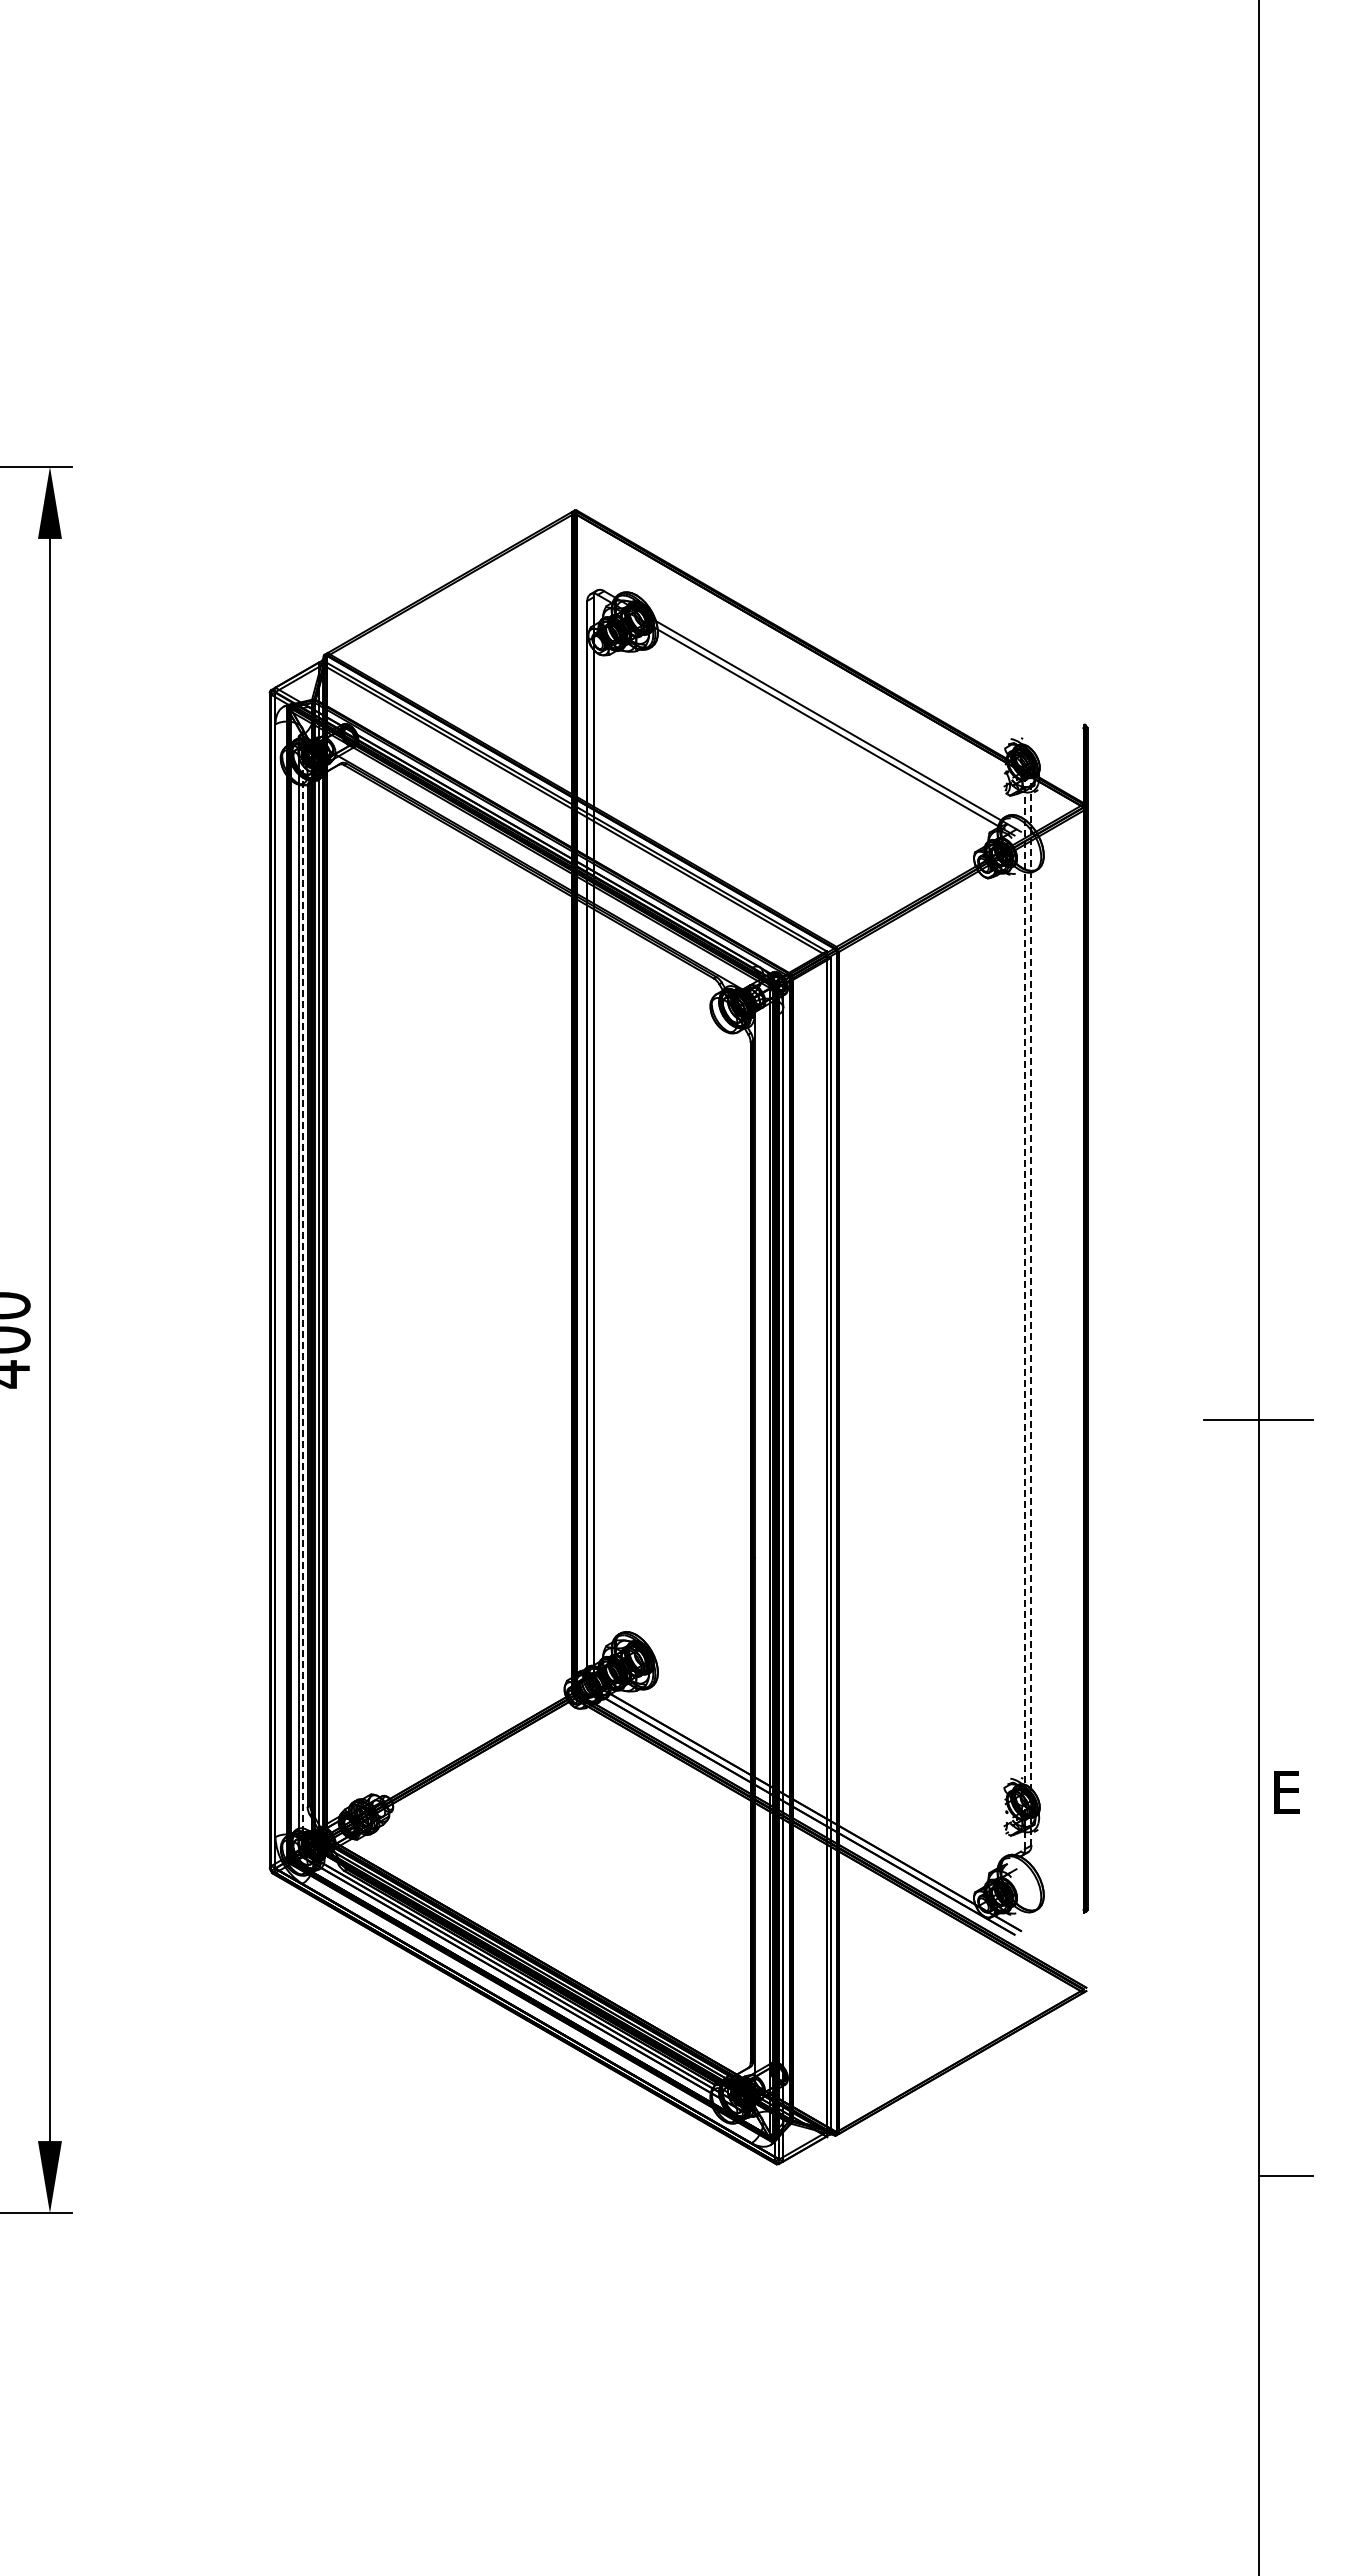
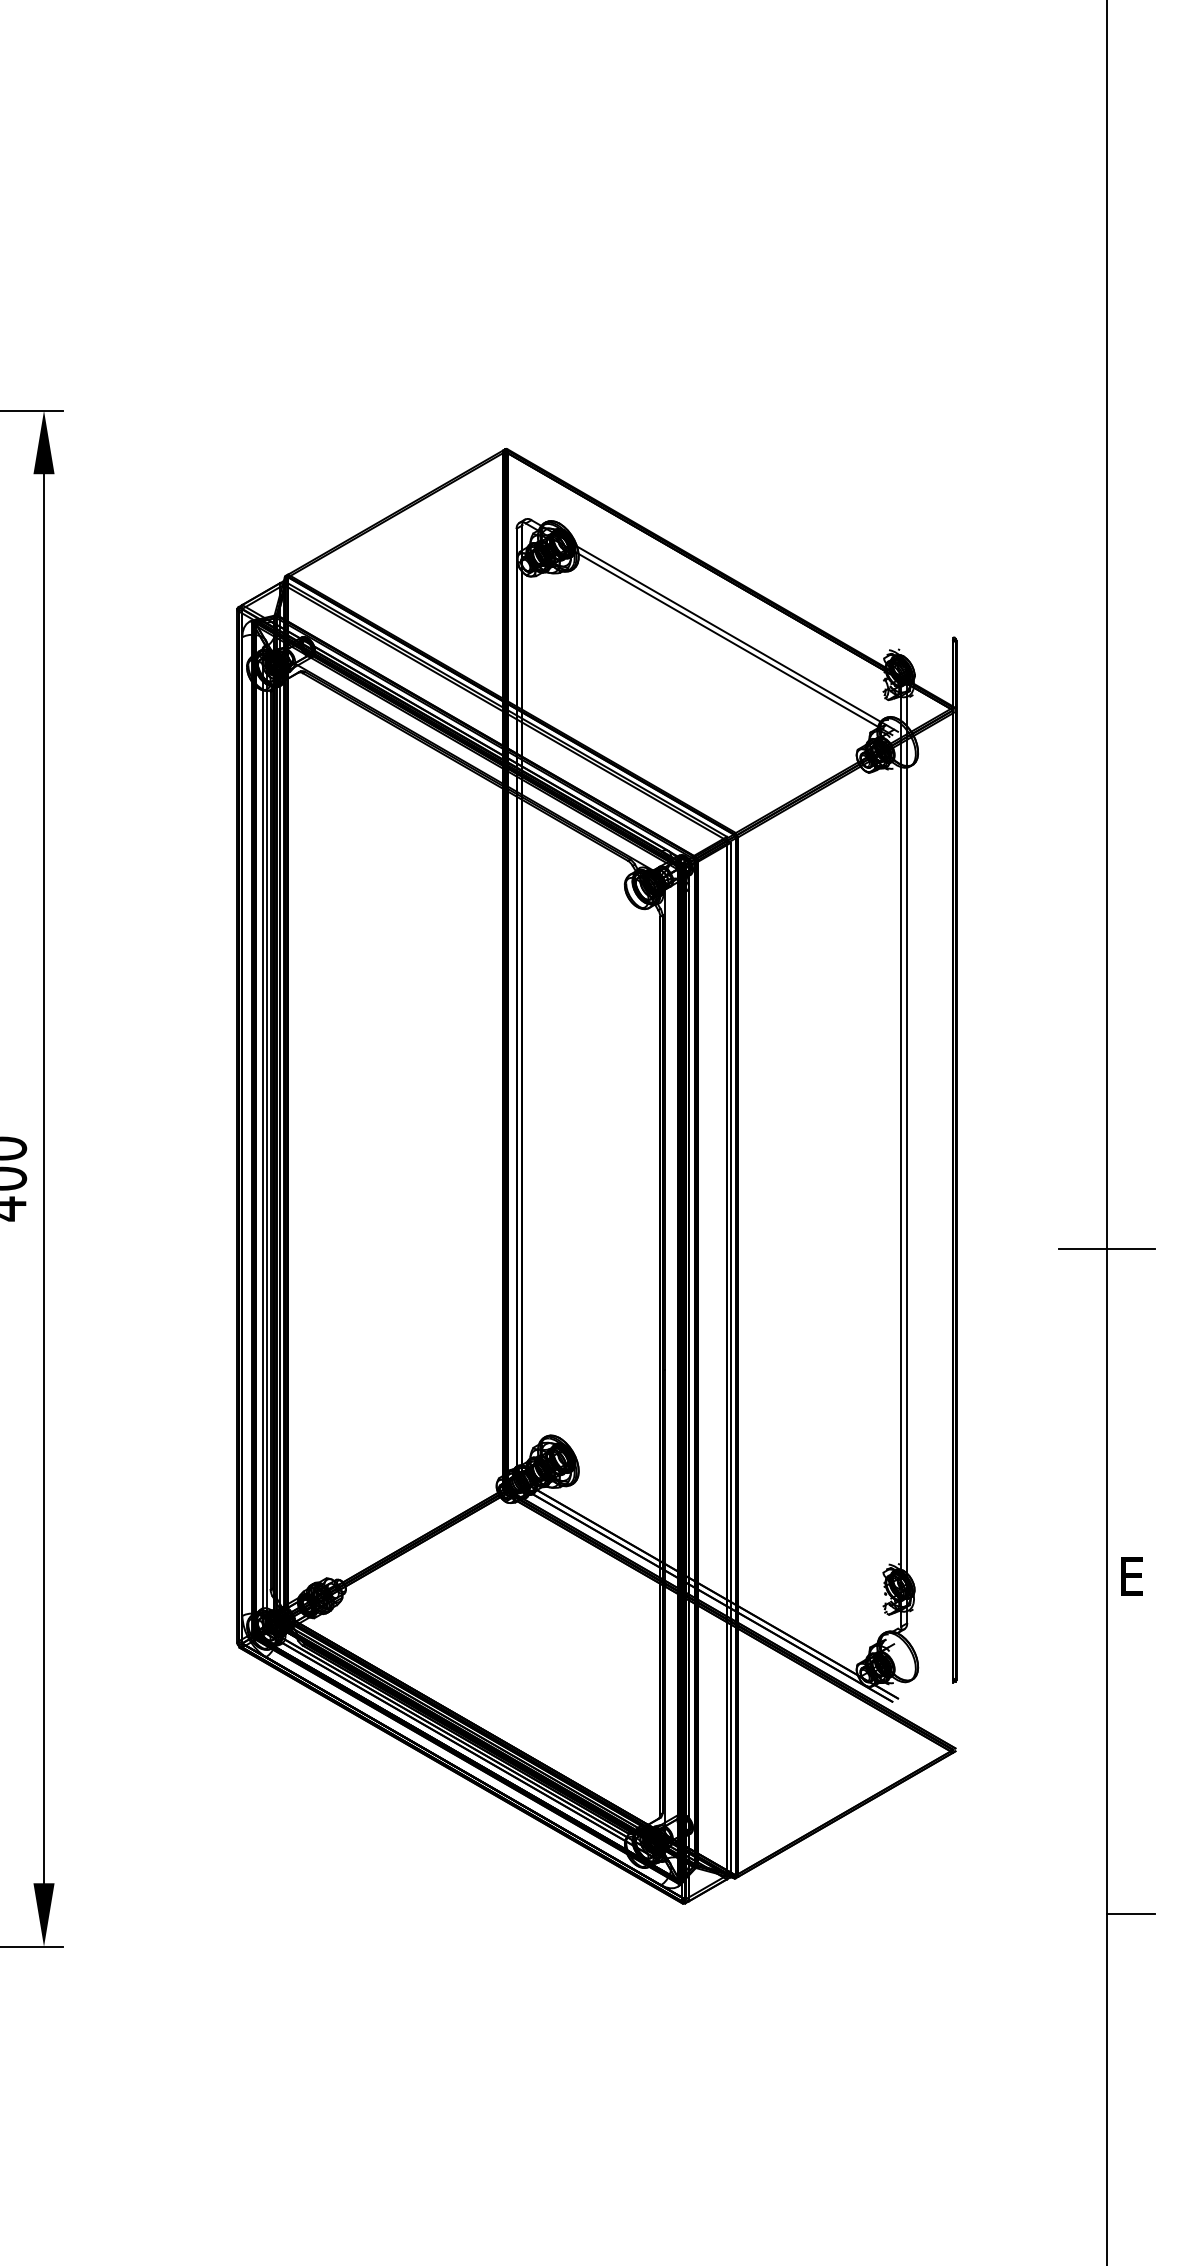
line: (303, 1286) -> (267, 1131), dashed -> solid
line: (1031, 1307) -> (907, 1150), dashed -> solid
line: (1024, 1311) -> (901, 1153), dashed -> solid

